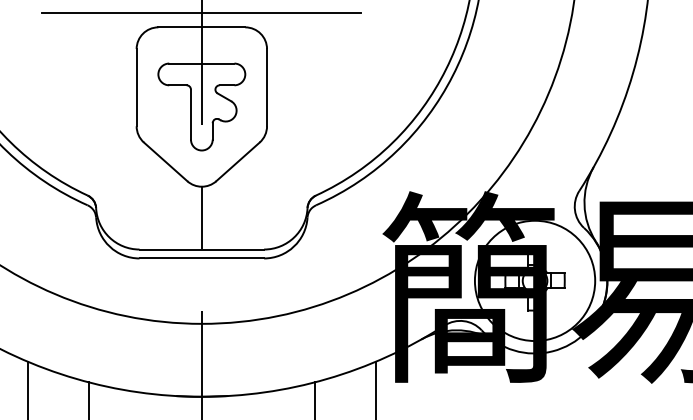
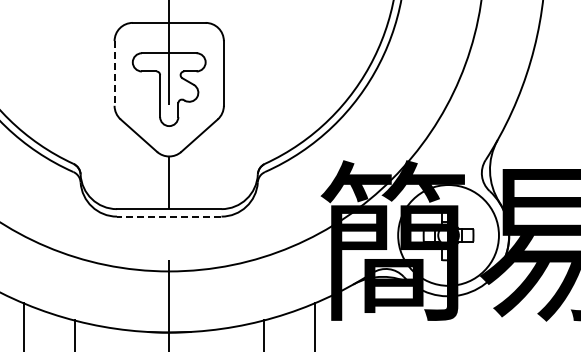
line: (200, 12) -> (168, 10), removed
line: (136, 87) -> (114, 73), solid -> dashed
line: (200, 258) -> (168, 216), solid -> dashed

